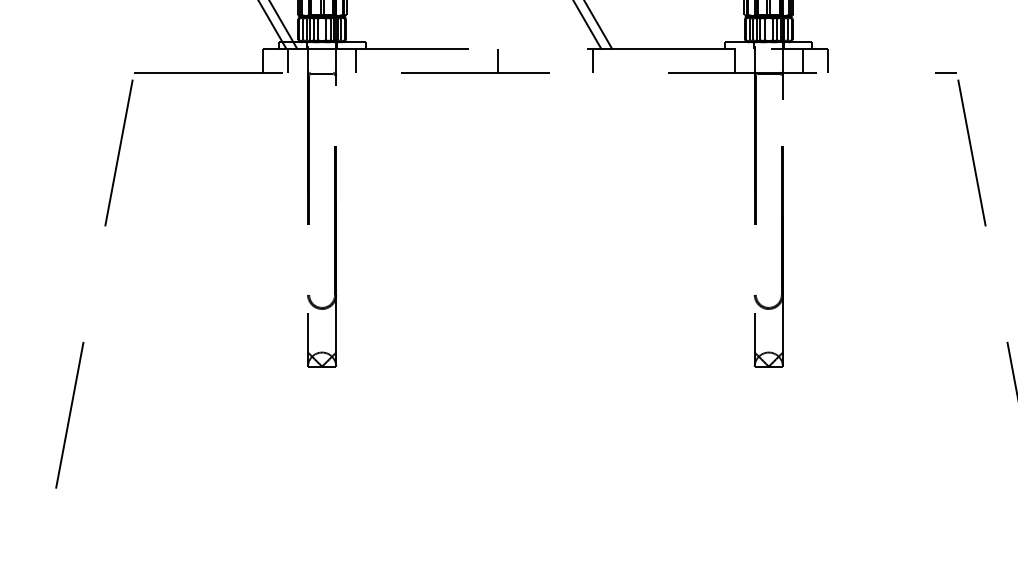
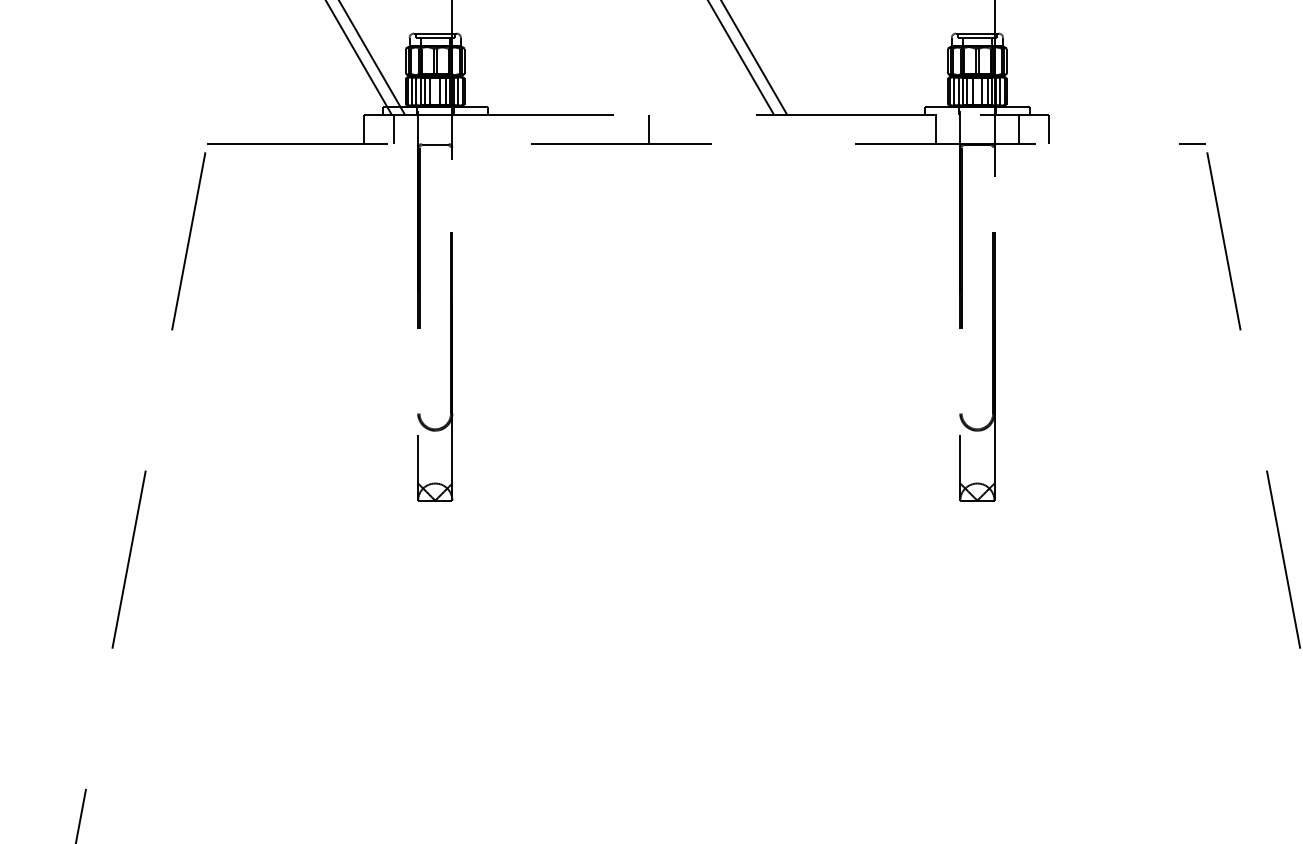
line: (356, 60) -> (476, 129), removed
line: (592, 60) -> (763, 129), removed

